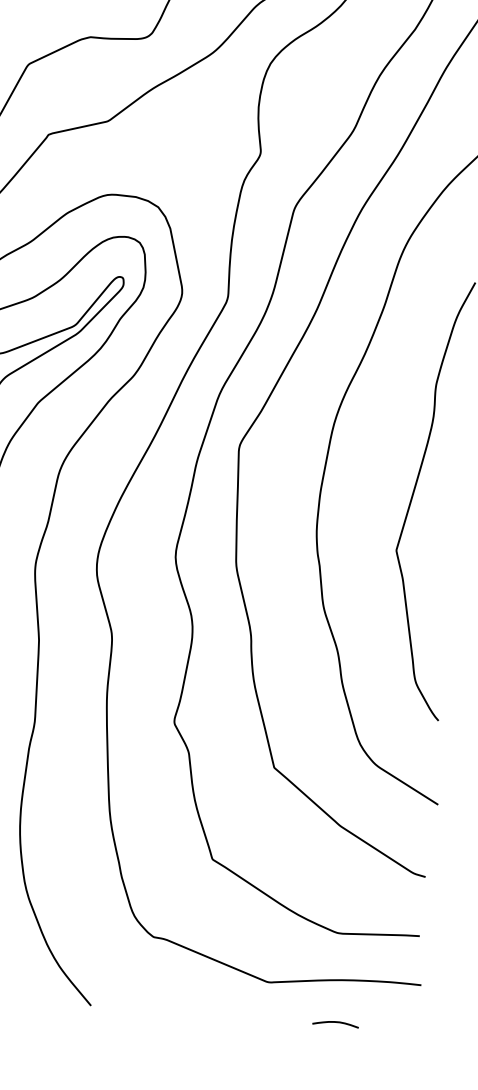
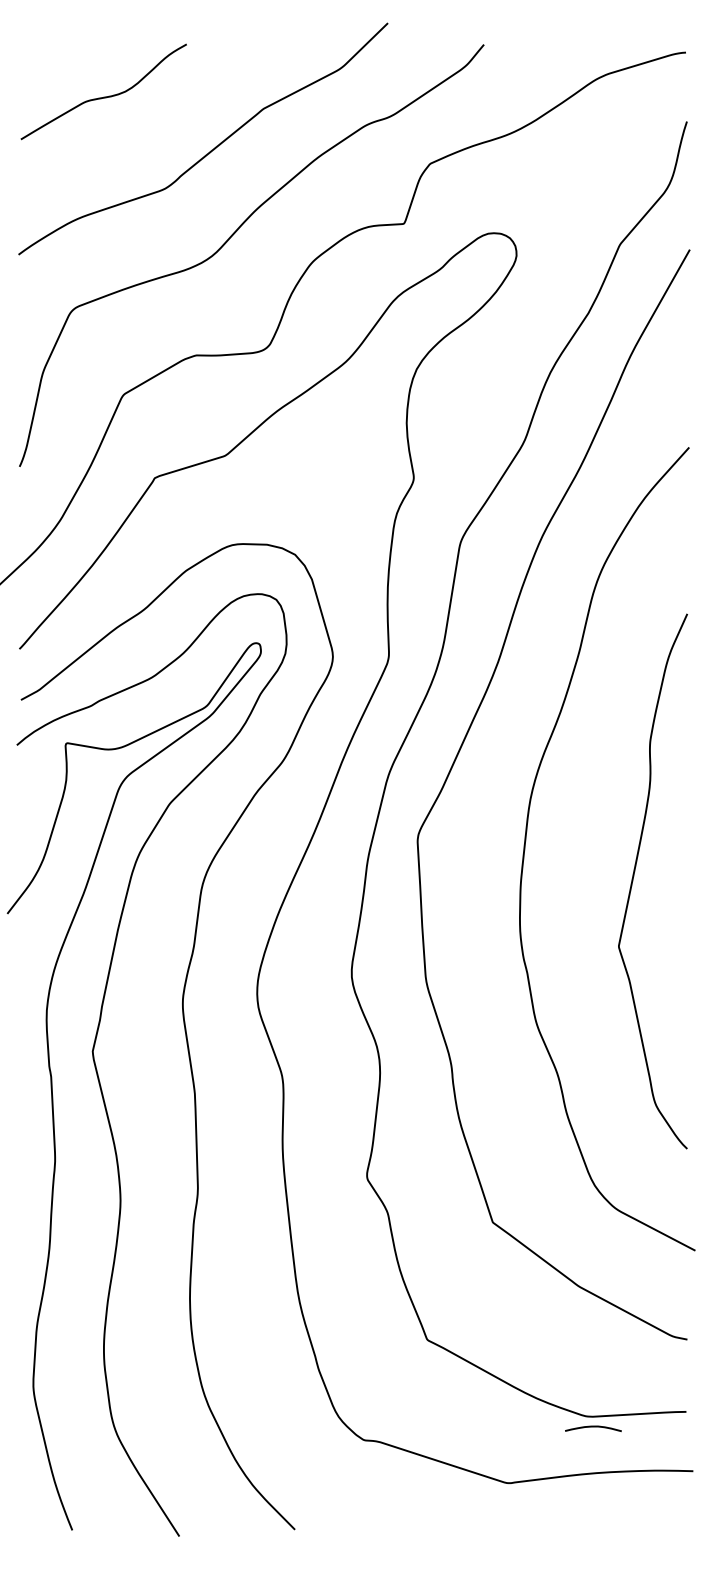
curve: (335, 1022) -> (593, 1427), moved

